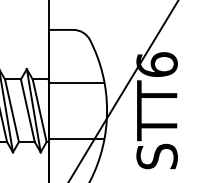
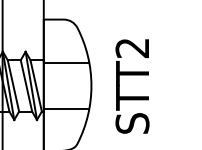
text: (157, 63) -> (132, 47), STT6 -> STT2

